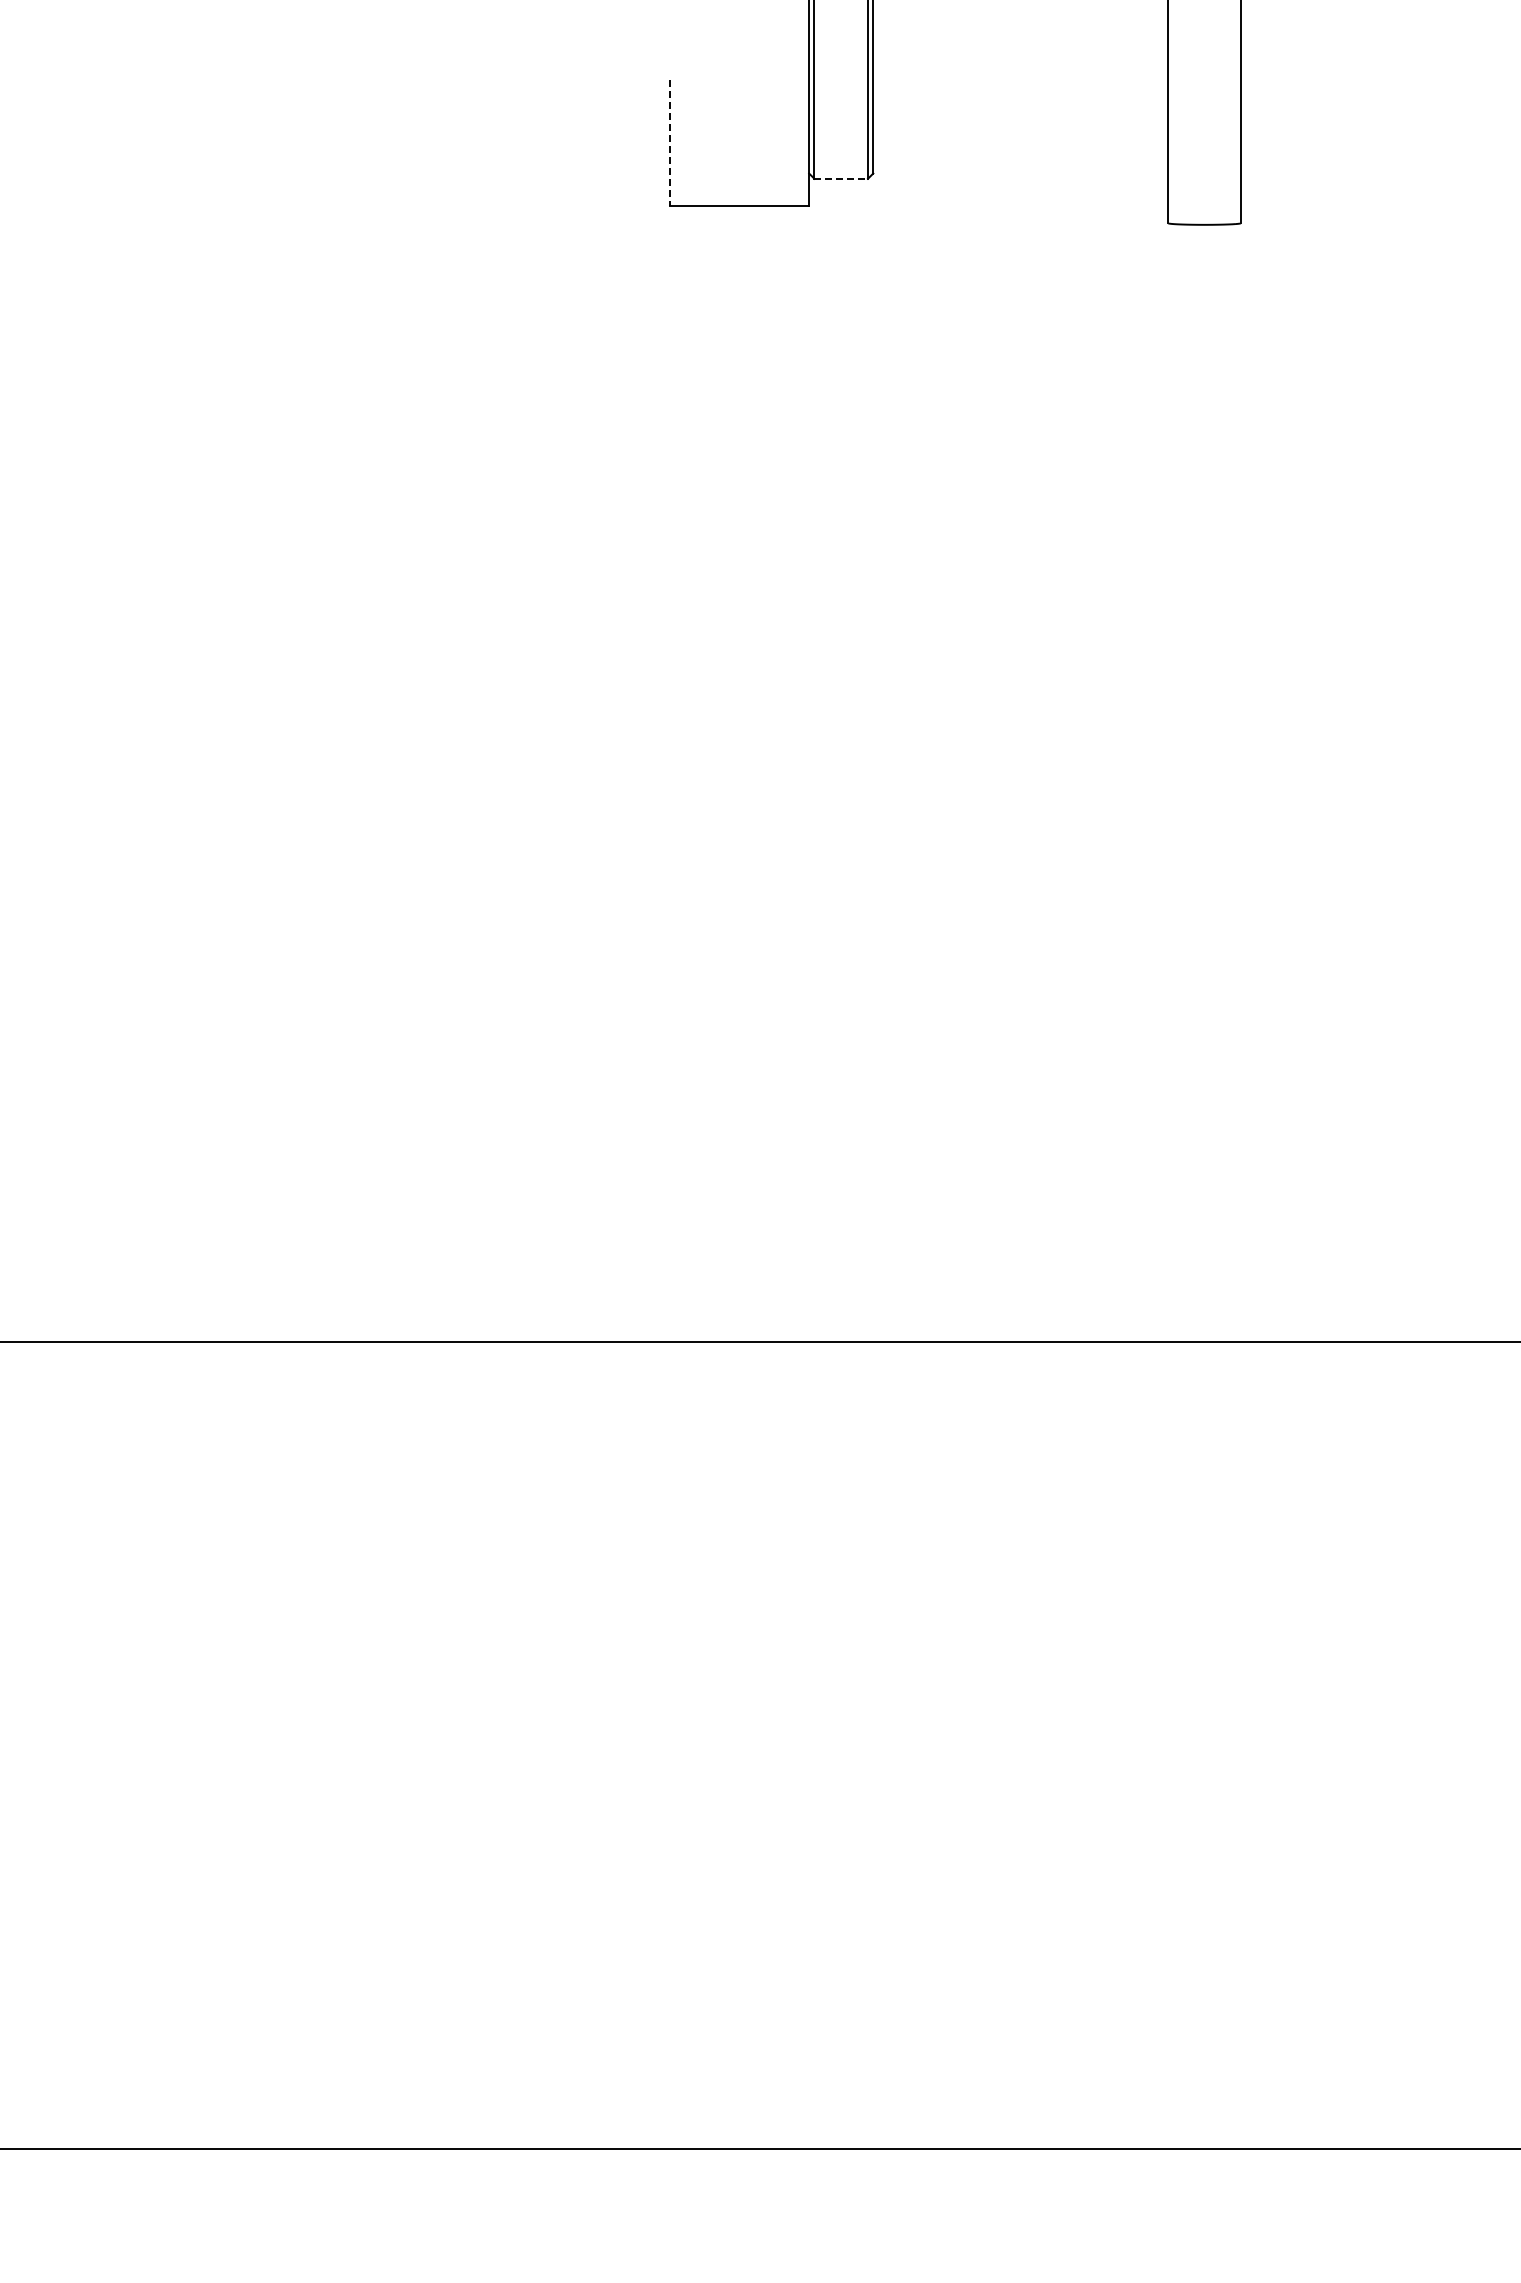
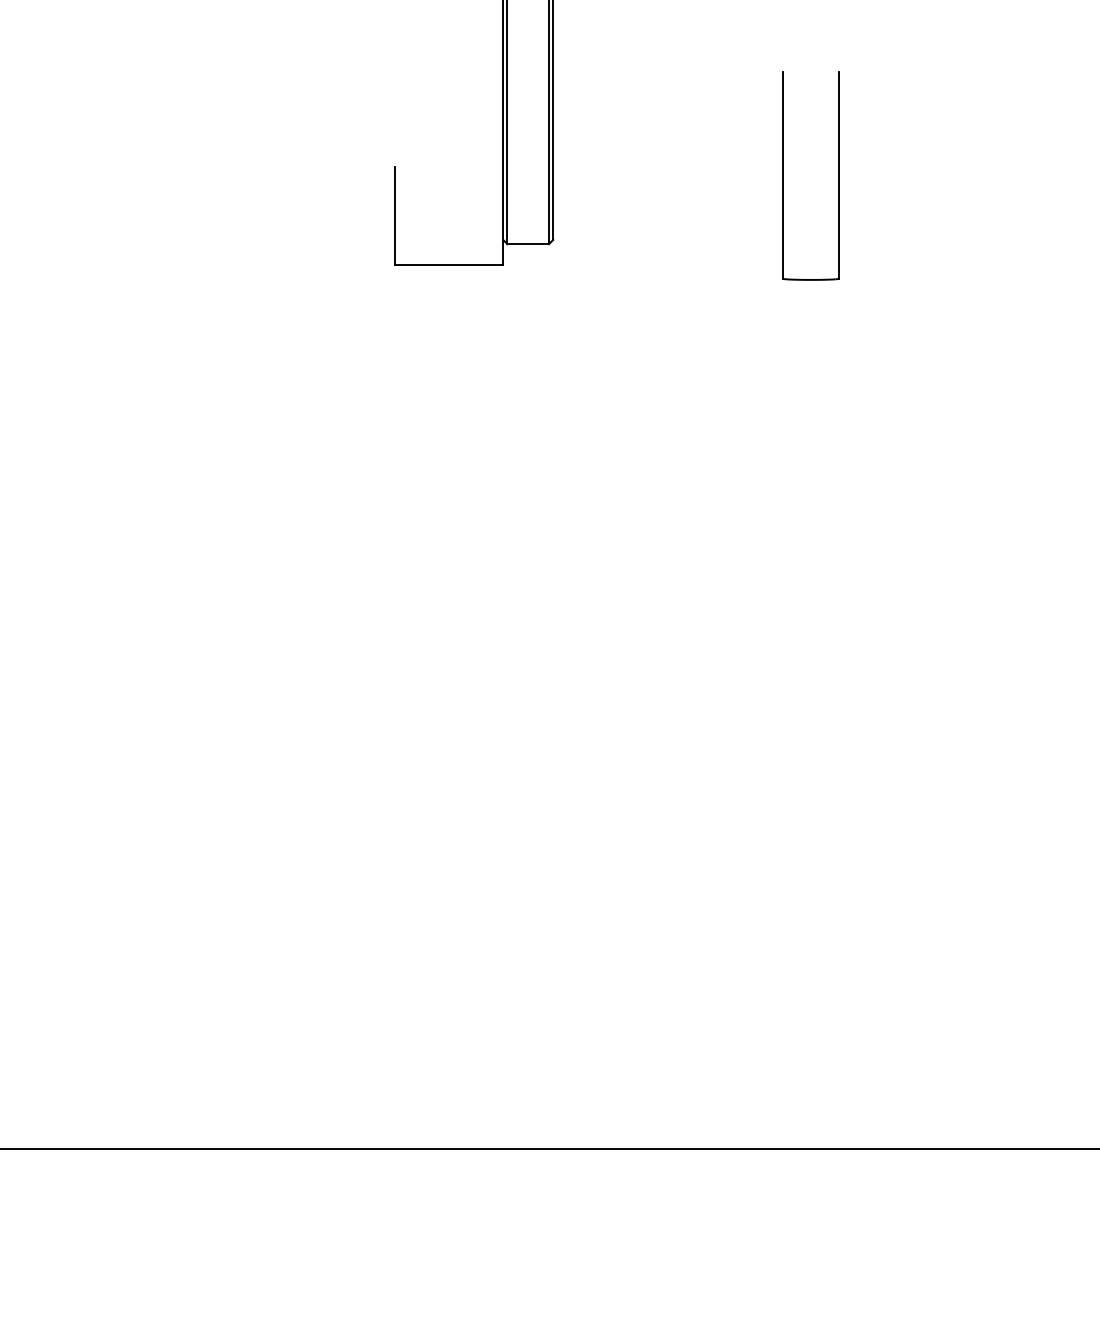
line: (670, 142) -> (395, 215), dashed -> solid
line: (841, 178) -> (528, 243), dashed -> solid

